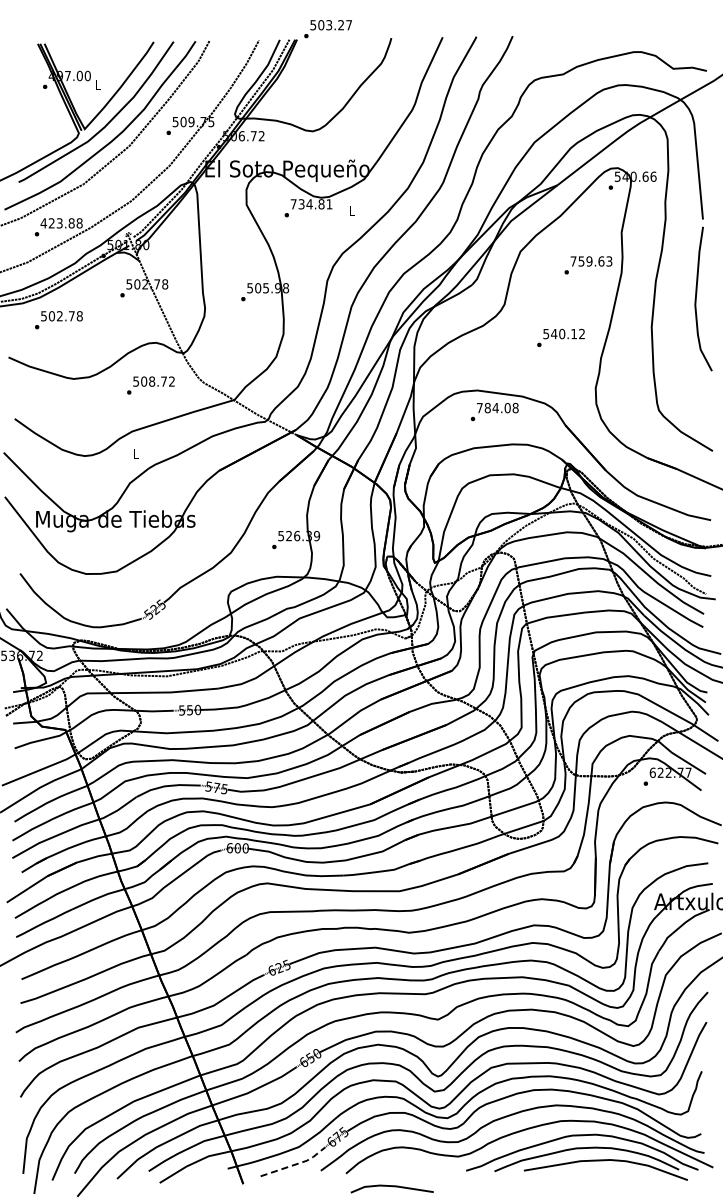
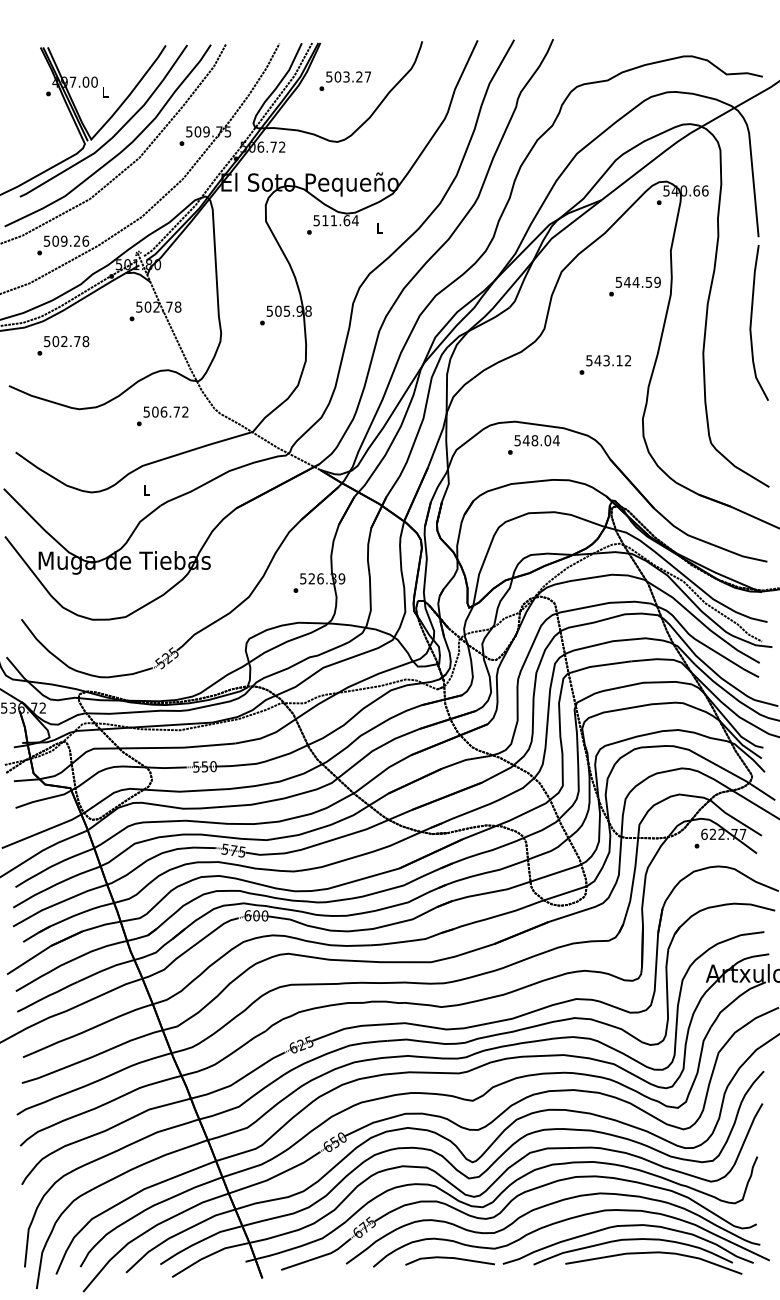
text: (327, 29) -> (344, 81), moved
text: (311, 204) -> (336, 220), 734.81 -> 511.64
text: (61, 223) -> (66, 241), 423.88 -> 509.26
text: (591, 261) -> (638, 282), 759.63 -> 544.59
text: (562, 334) -> (606, 361), 540.12 -> 543.12
text: (152, 381) -> (164, 411), 508.72 -> 506.72
text: (497, 408) -> (536, 441), 784.08 -> 548.04
line: (296, 1164) -> (319, 1257), dashed -> solid
line: (392, 1187) -> (450, 1259), moved

